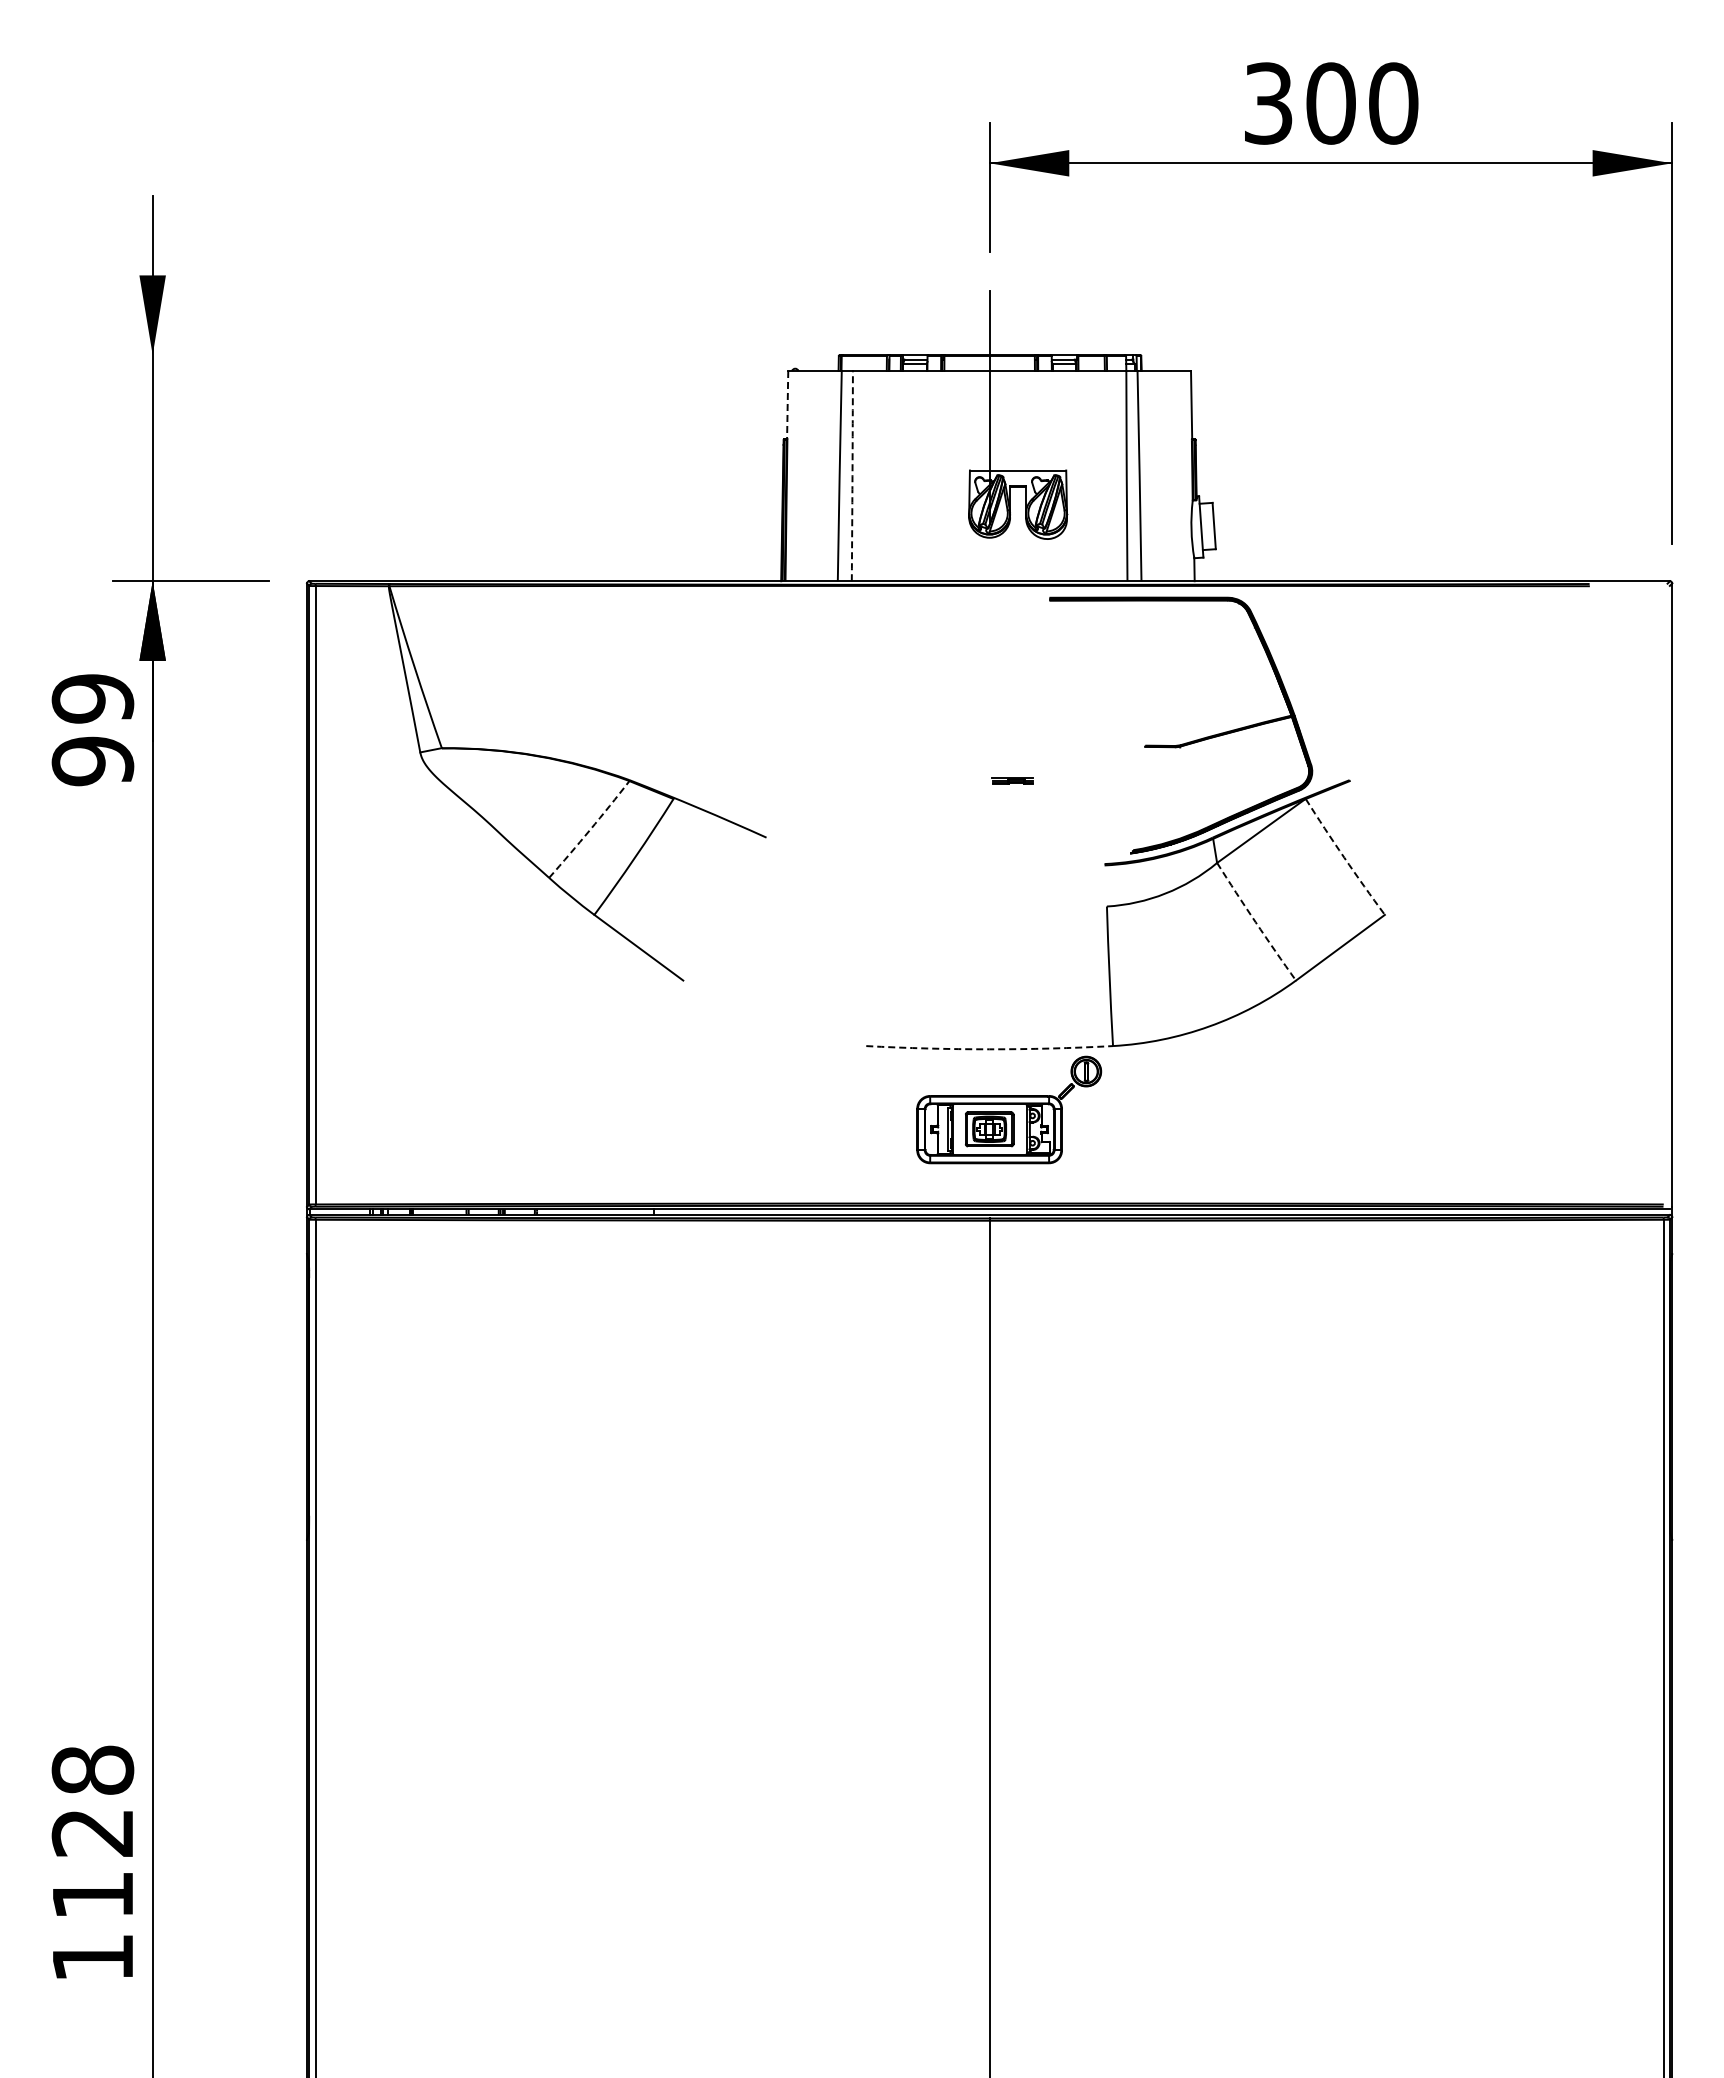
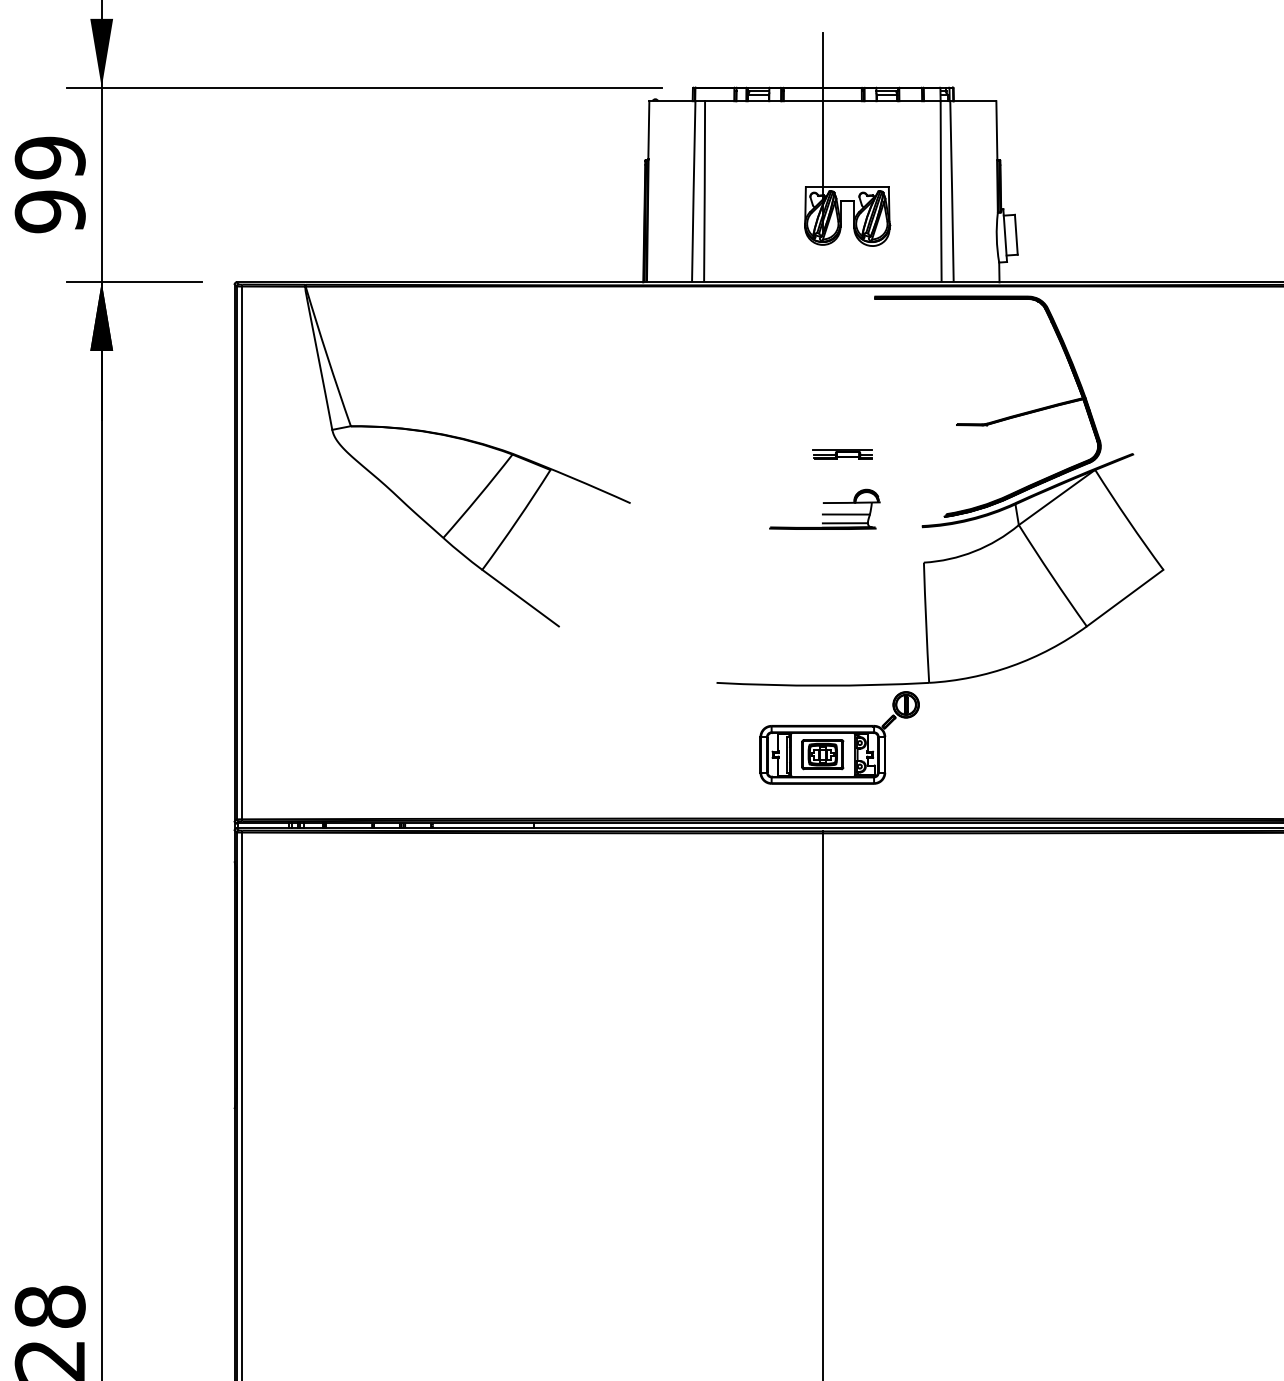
line: (457, 355) -> (364, 87), added
line: (787, 404) -> (648, 130), dashed -> solid
arc: (852, 476) -> (704, 192), dashed -> solid
text: (92, 730) -> (49, 185), moved
part: (1012, 780) -> (842, 454), size x1.67
arc: (590, 830) -> (478, 497), dashed -> solid
part: (991, 844) -> (824, 509), added
arc: (1344, 857) -> (1128, 520), dashed -> solid
arc: (1255, 922) -> (1051, 576), dashed -> solid
arc: (989, 1049) -> (822, 685), dashed -> solid

